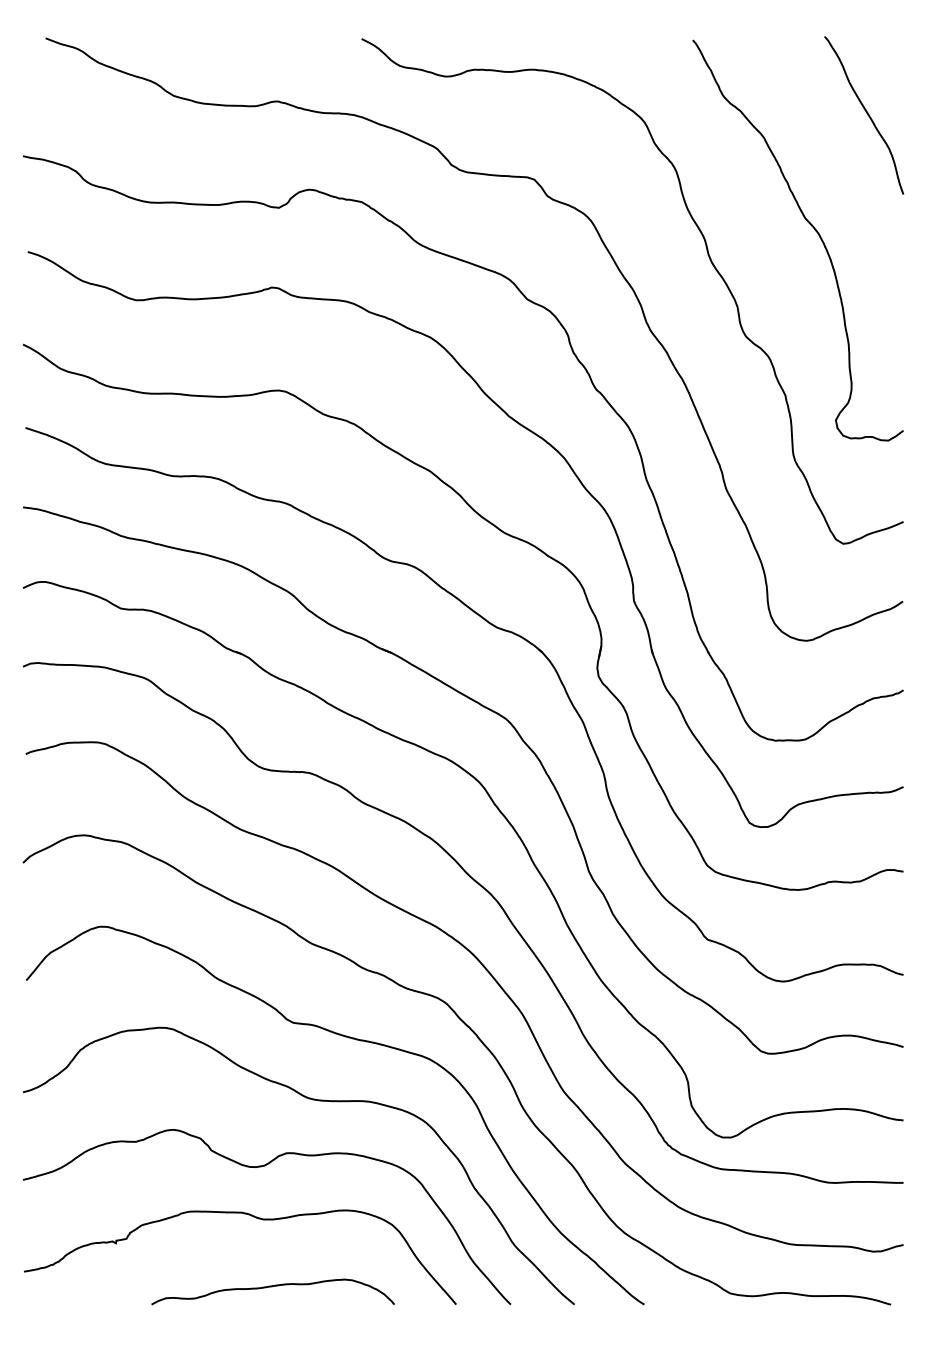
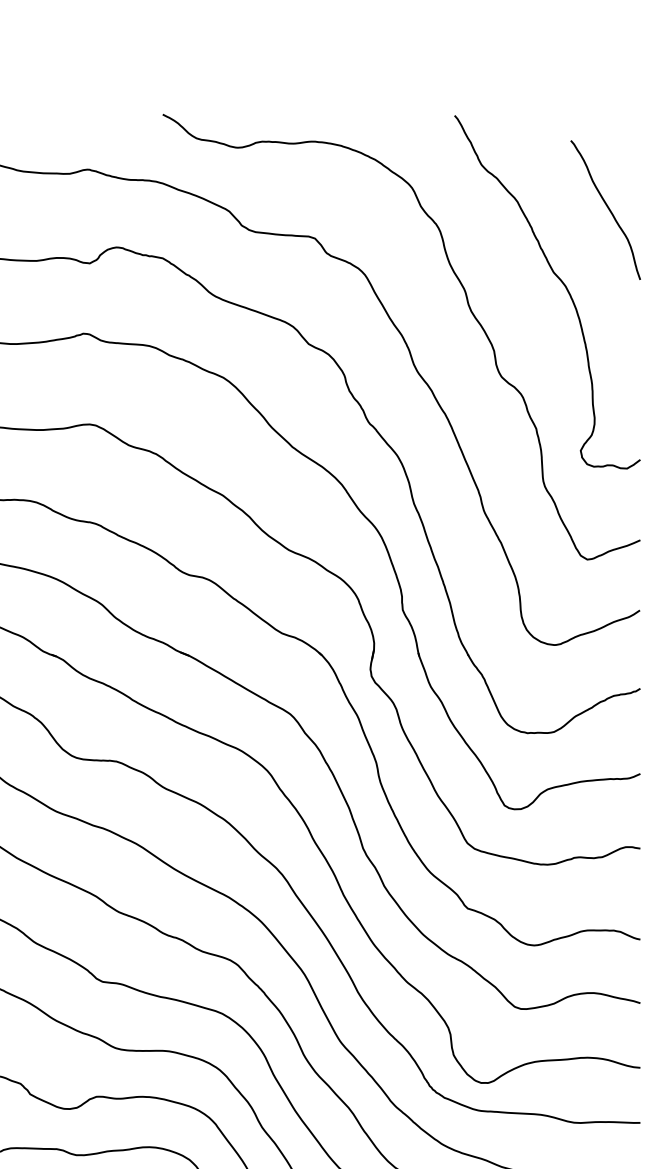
curve: (866, 113) -> (607, 208), moved

